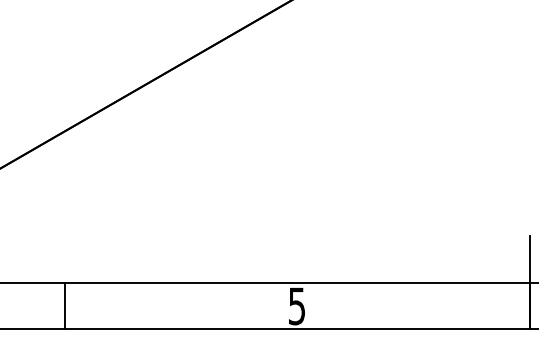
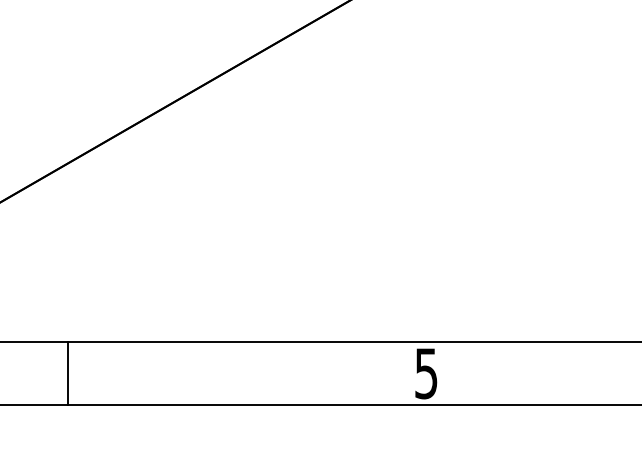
line: (65, 305) -> (67, 372), moved

